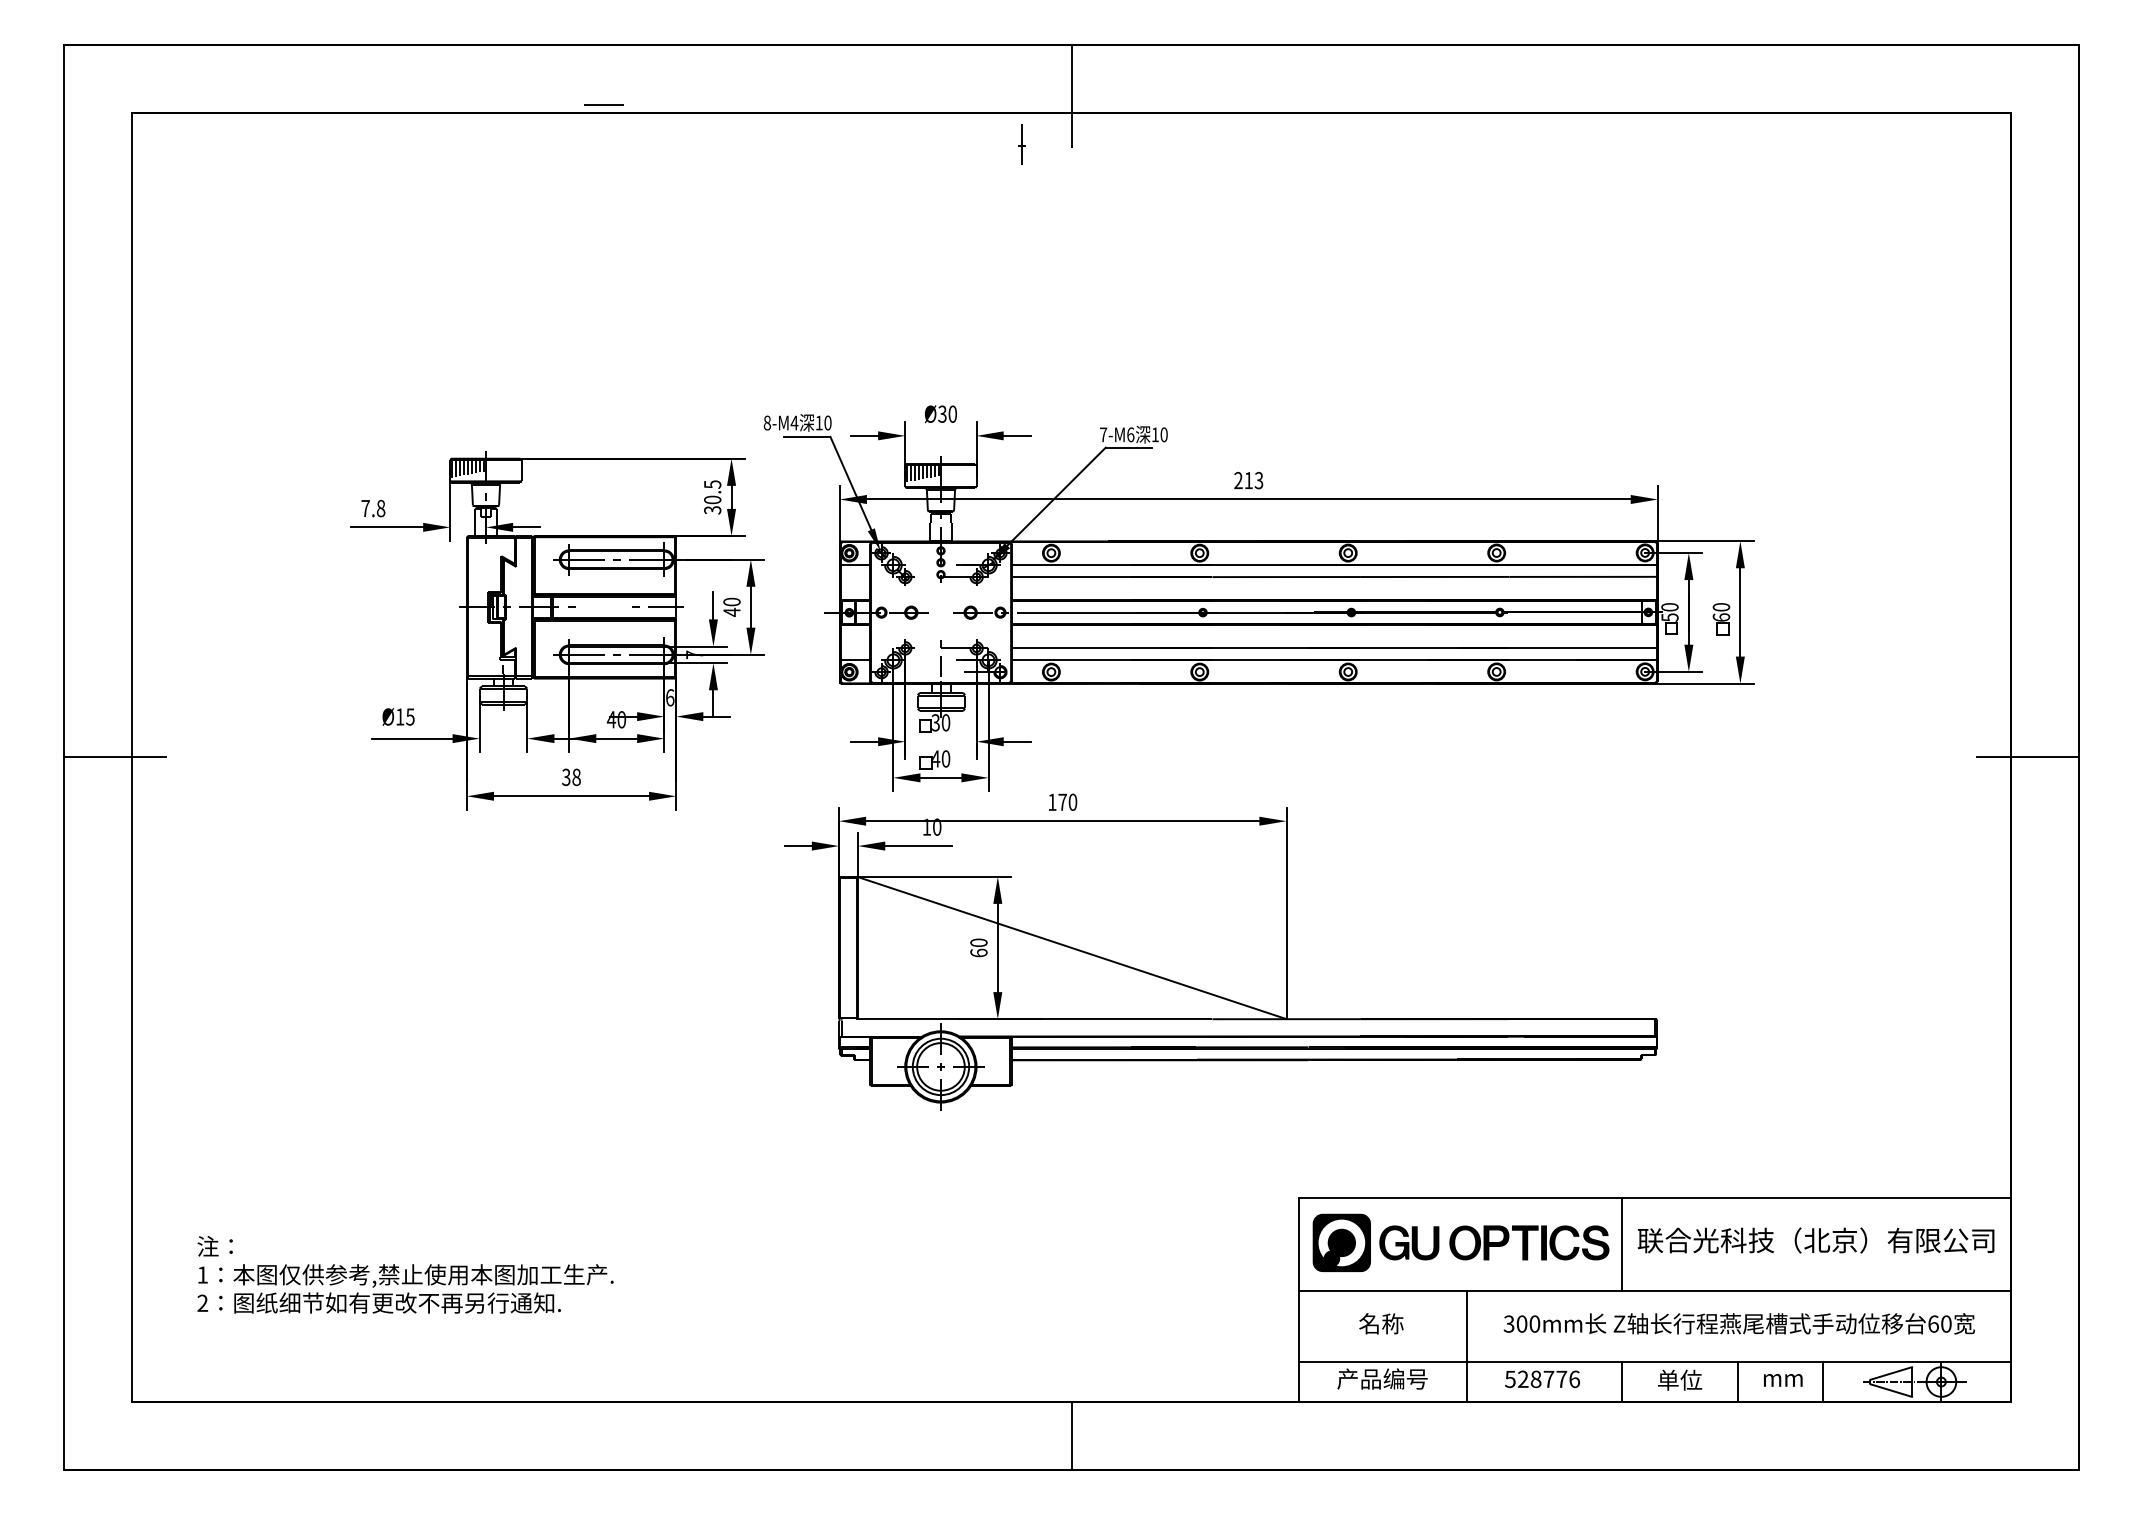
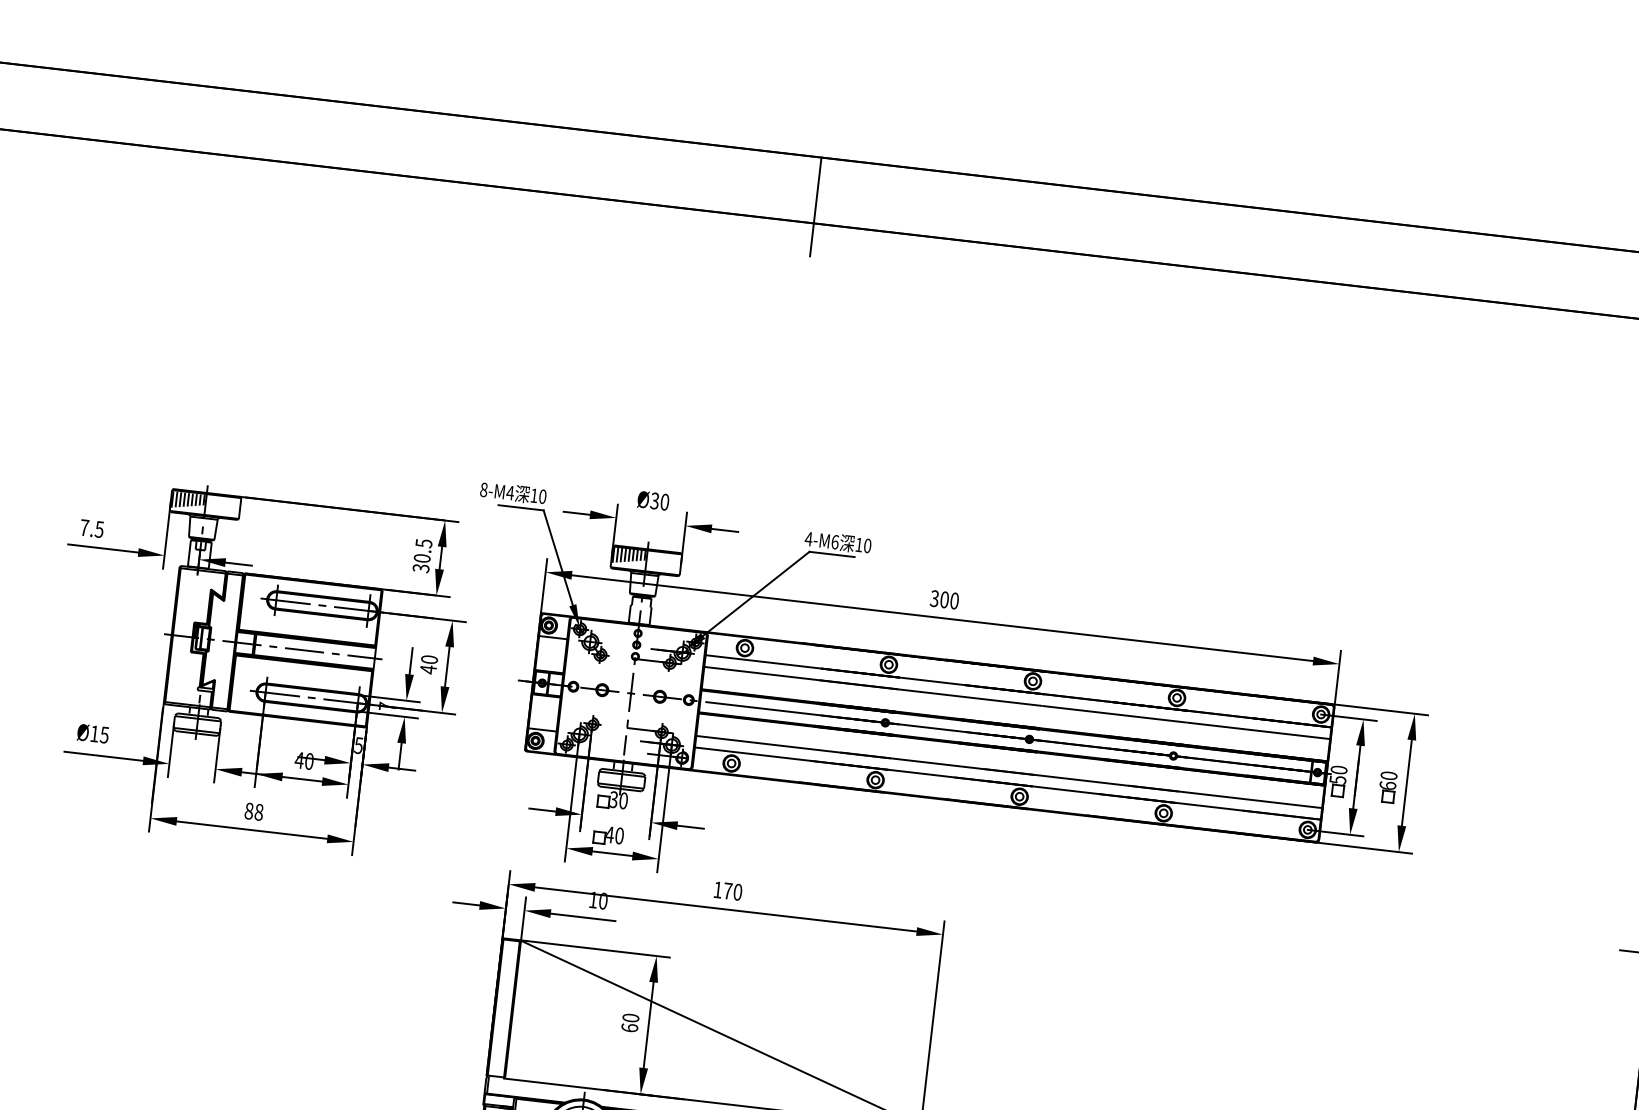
line: (603, 104) -> (304, 649), moved
part: (1021, 144) -> (630, 692), moved
text: (1103, 434) -> (808, 538), 7-M6 -> 4-M6
text: (1248, 480) -> (944, 599), 213 -> 300
text: (380, 508) -> (98, 529), 7.8 -> 7.5
text: (669, 697) -> (358, 745), 6 -> 5
text: (566, 776) -> (249, 810), 38 -> 88

